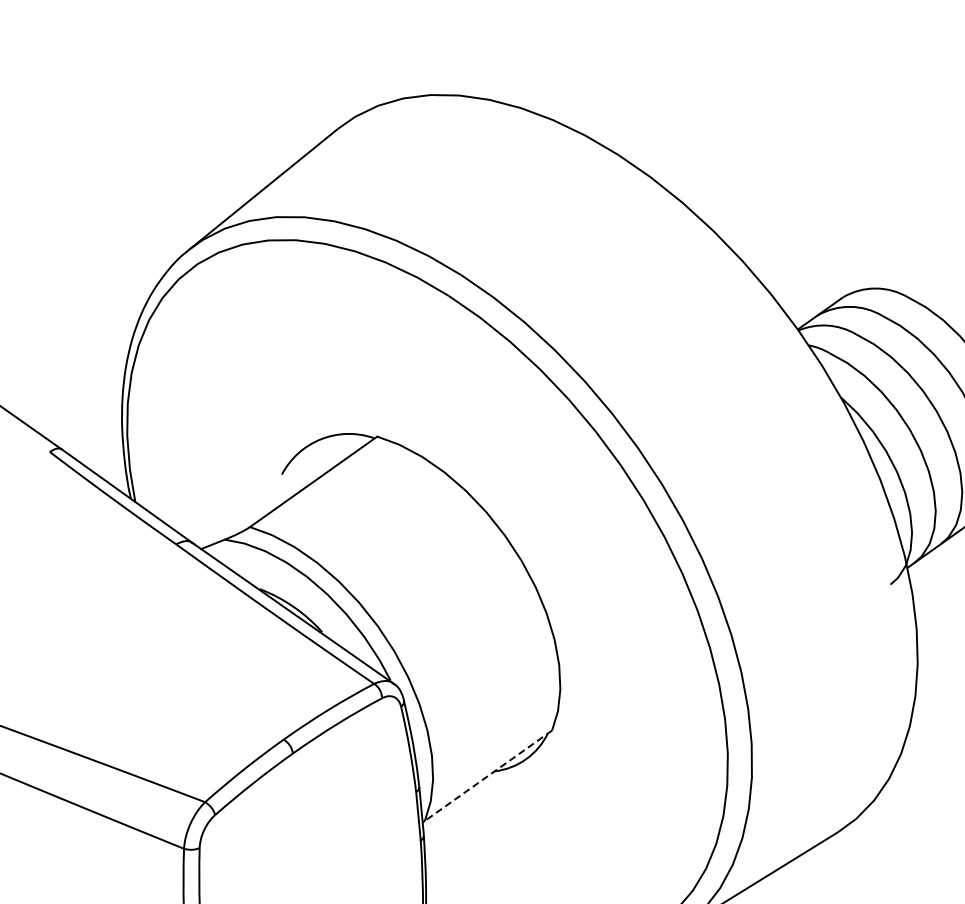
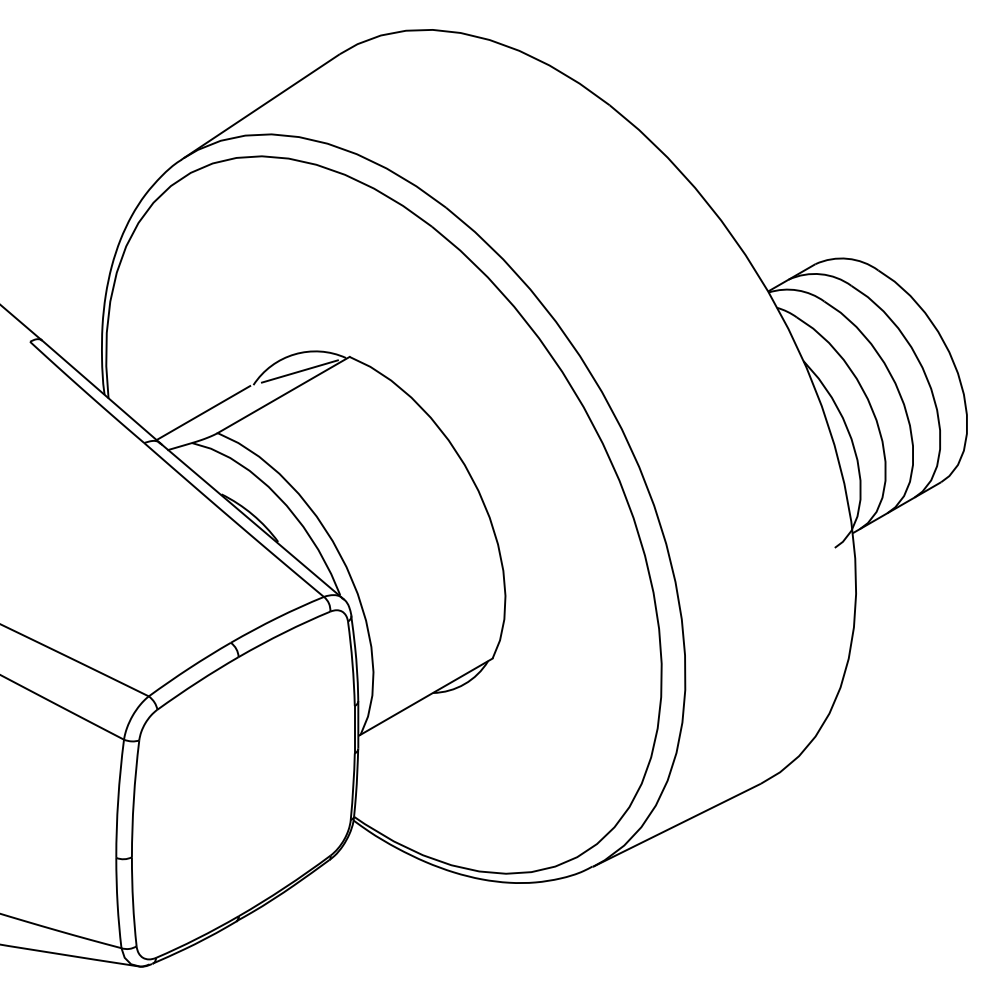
line: (327, 456) -> (299, 371), added
line: (233, 508) -> (203, 413), added
line: (488, 775) -> (426, 696), dashed -> solid

